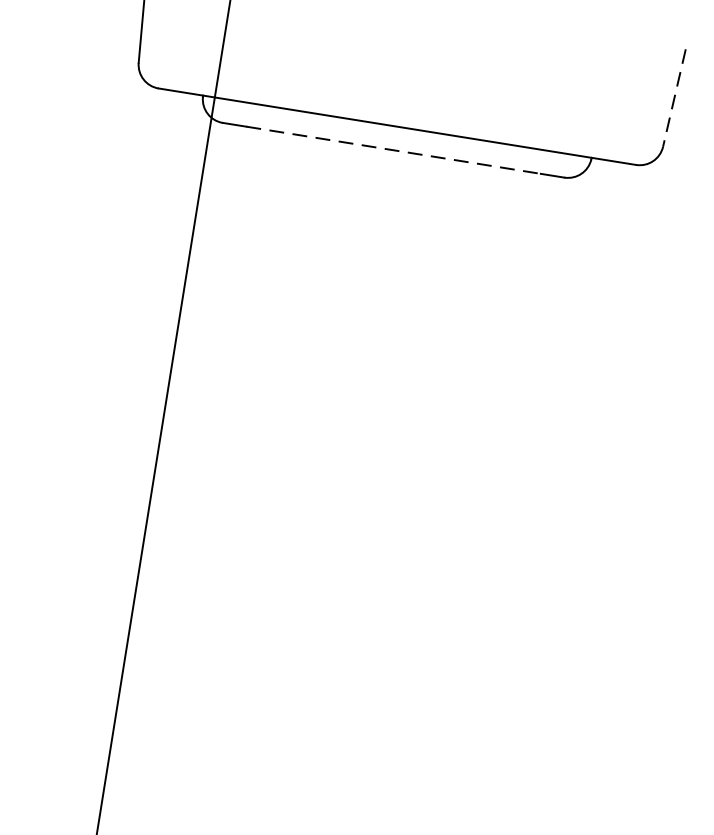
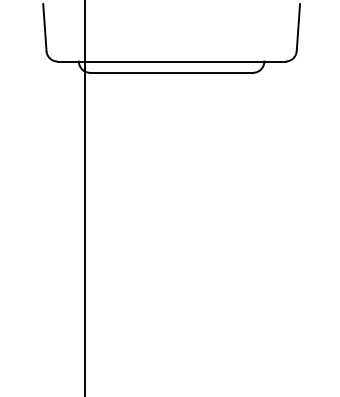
line: (674, 97) -> (298, 27), dashed -> solid
line: (395, 149) -> (172, 72), dashed -> solid

